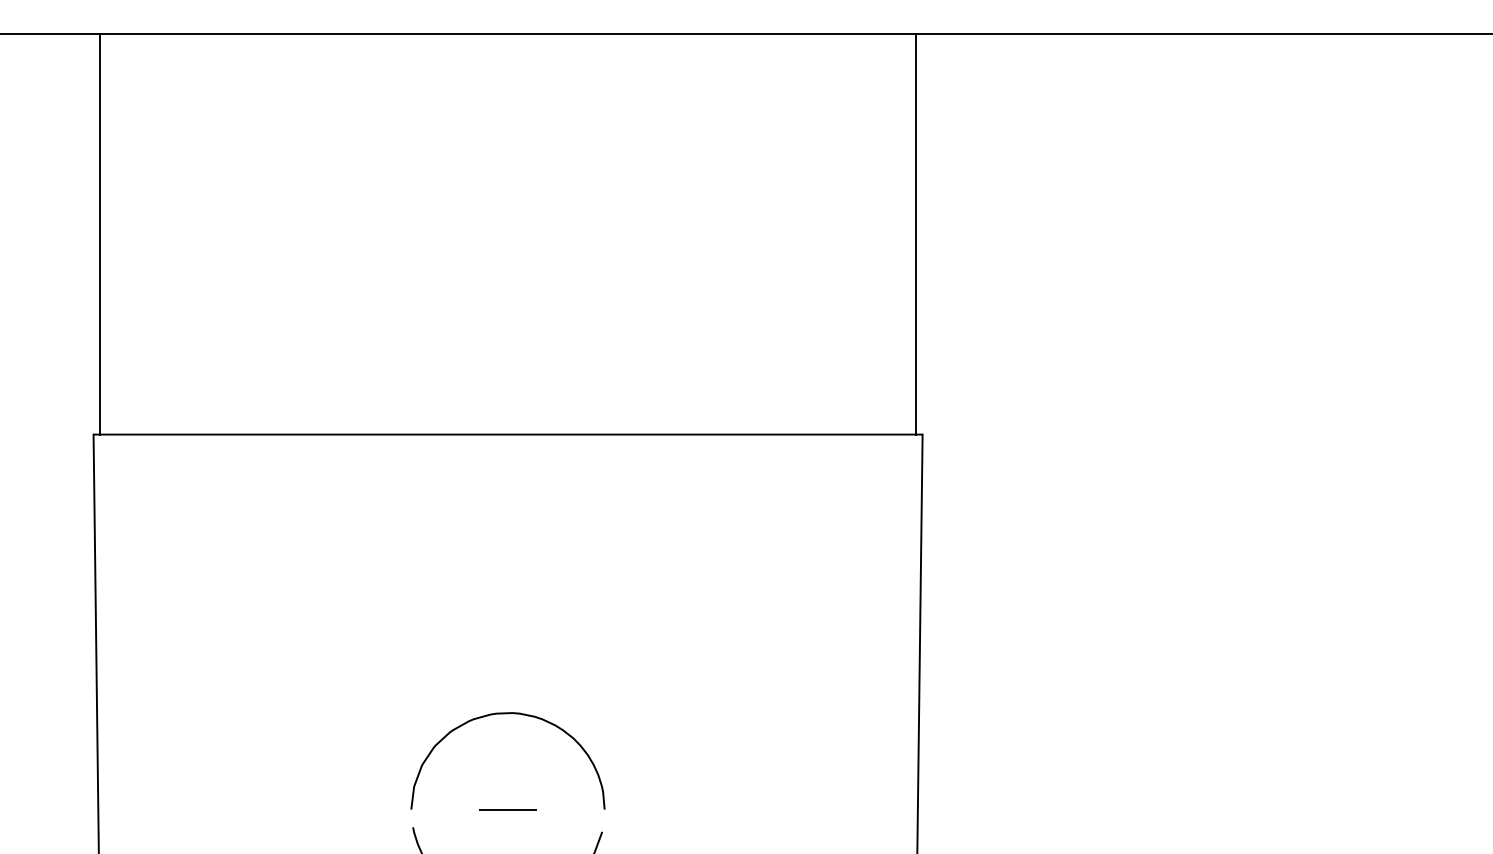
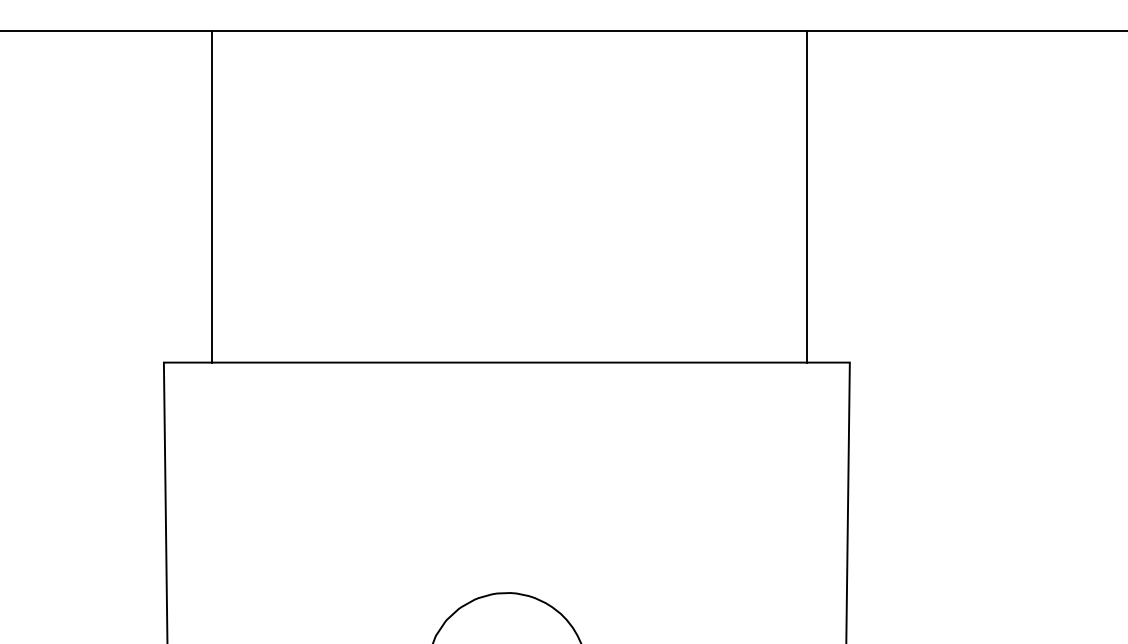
line: (99, 233) -> (211, 196), moved
line: (916, 233) -> (807, 196), moved

